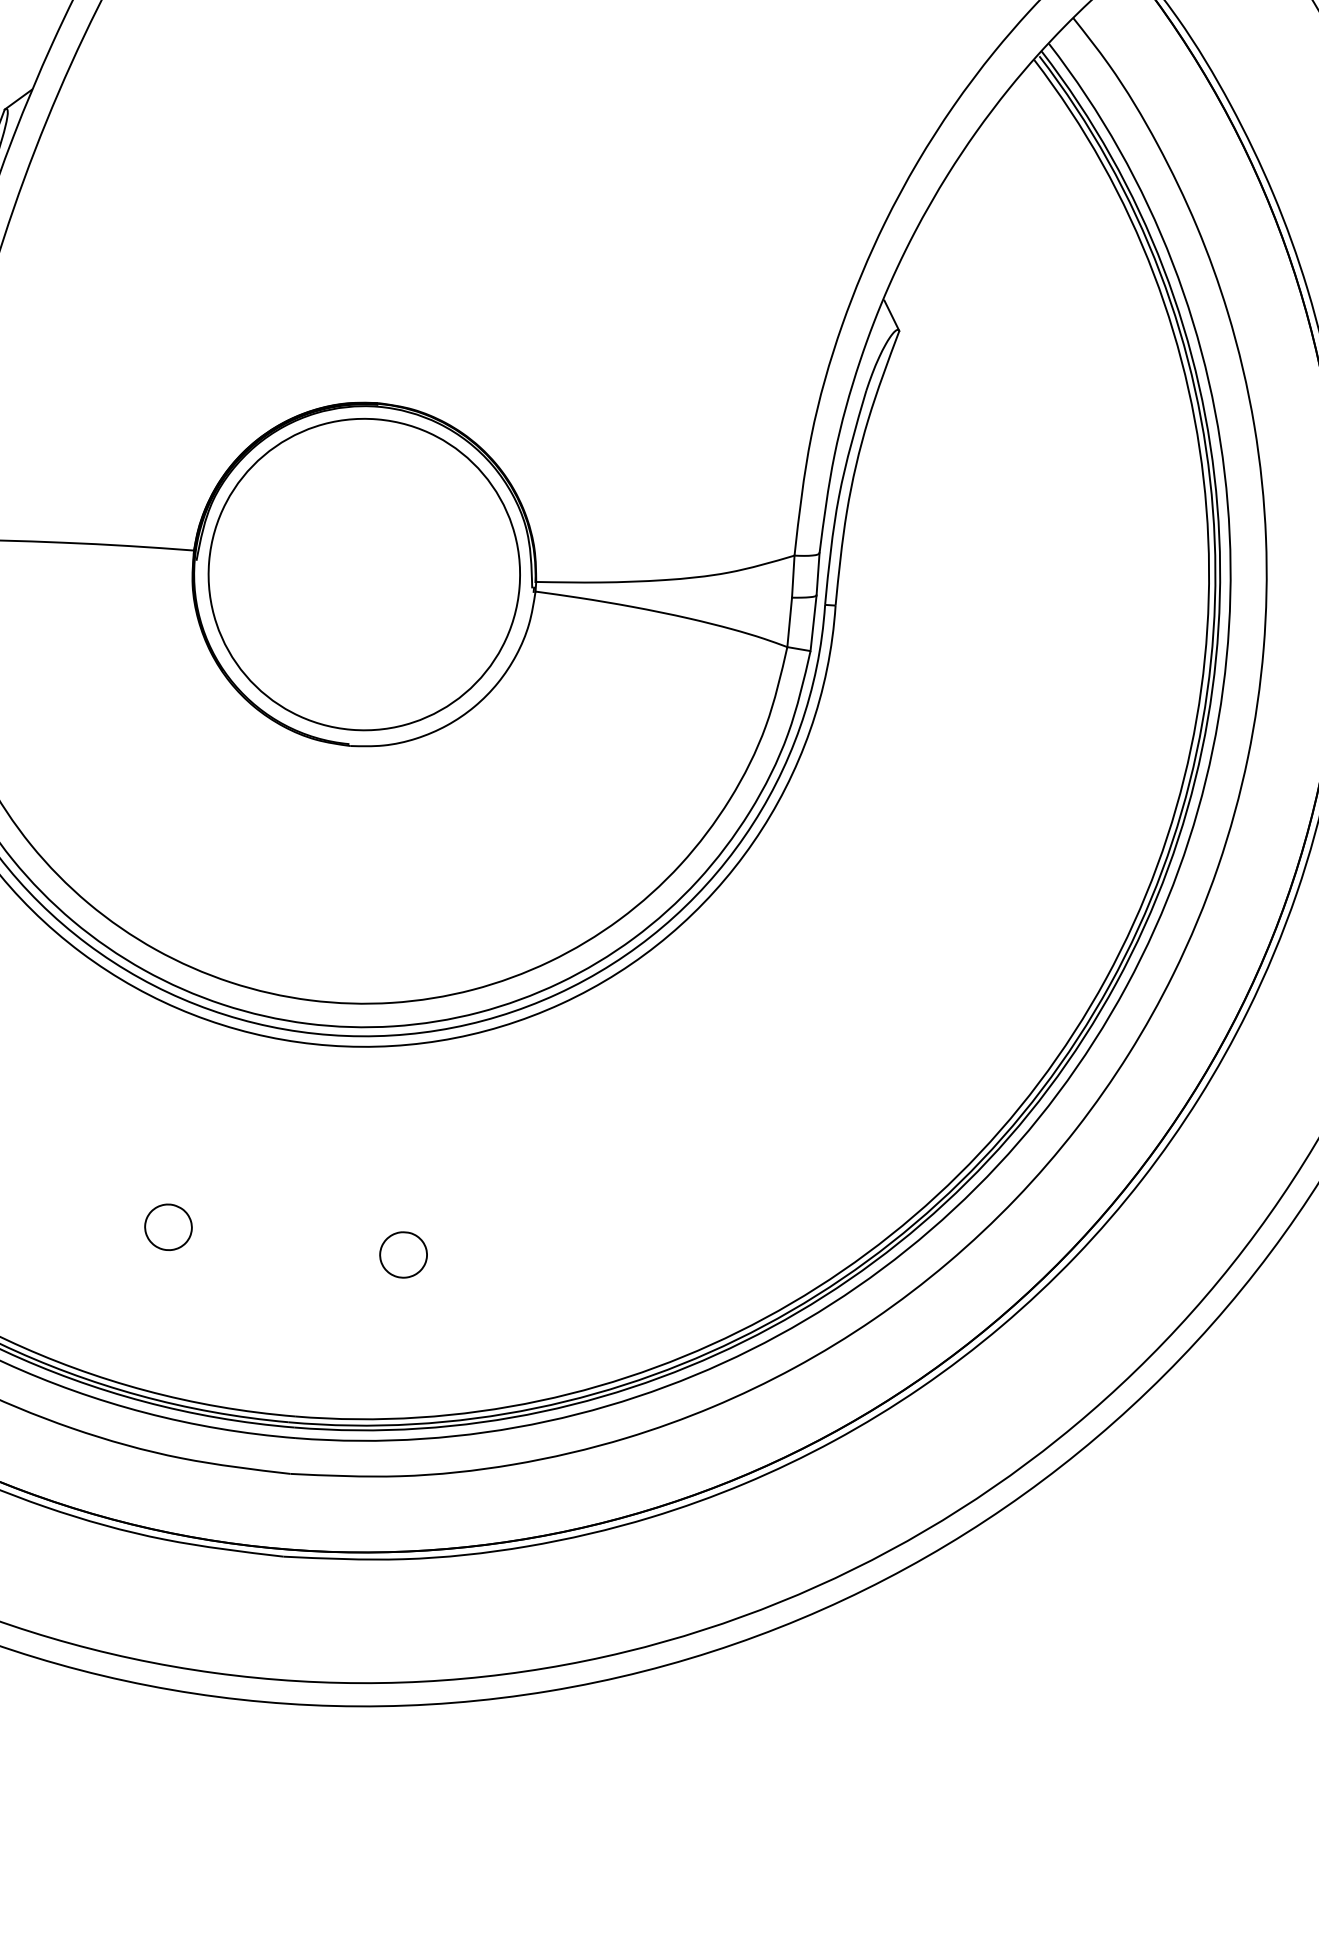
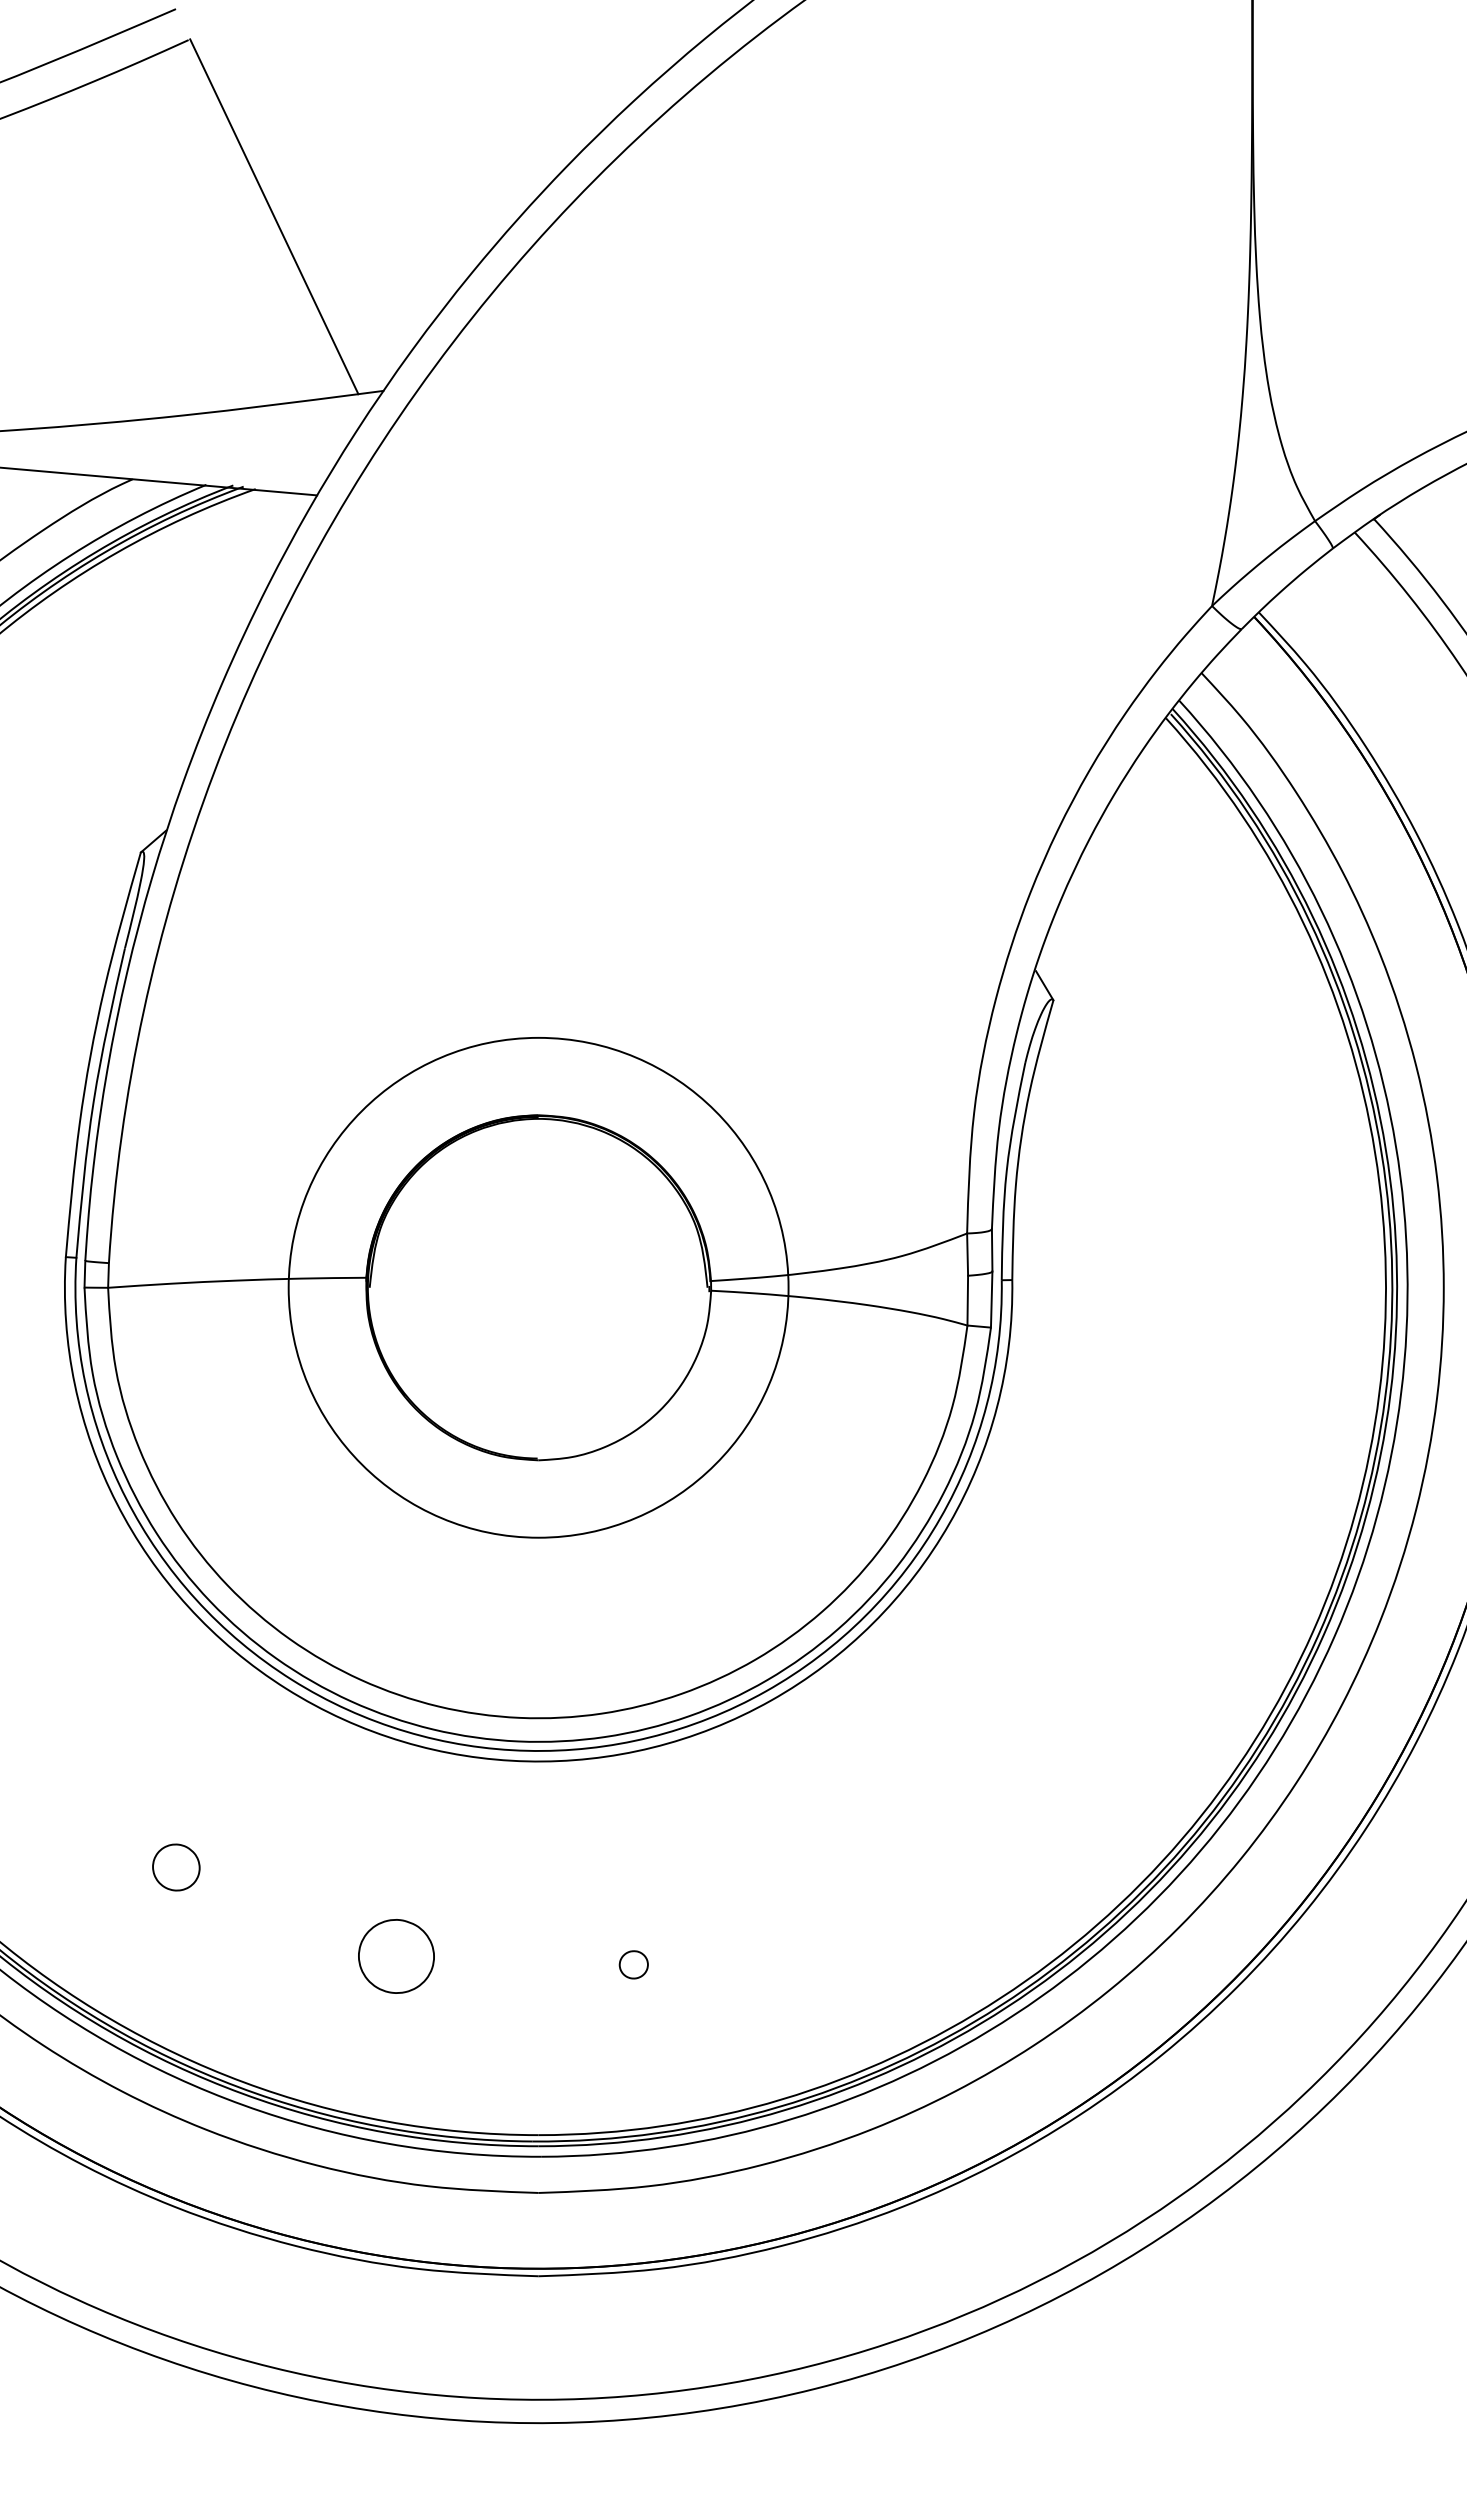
circle: (364, 574) -> (538, 1287), size x1.6
part: (168, 1227) -> (396, 1956), size x1.6
part: (403, 1254) -> (633, 1964), size x0.6

